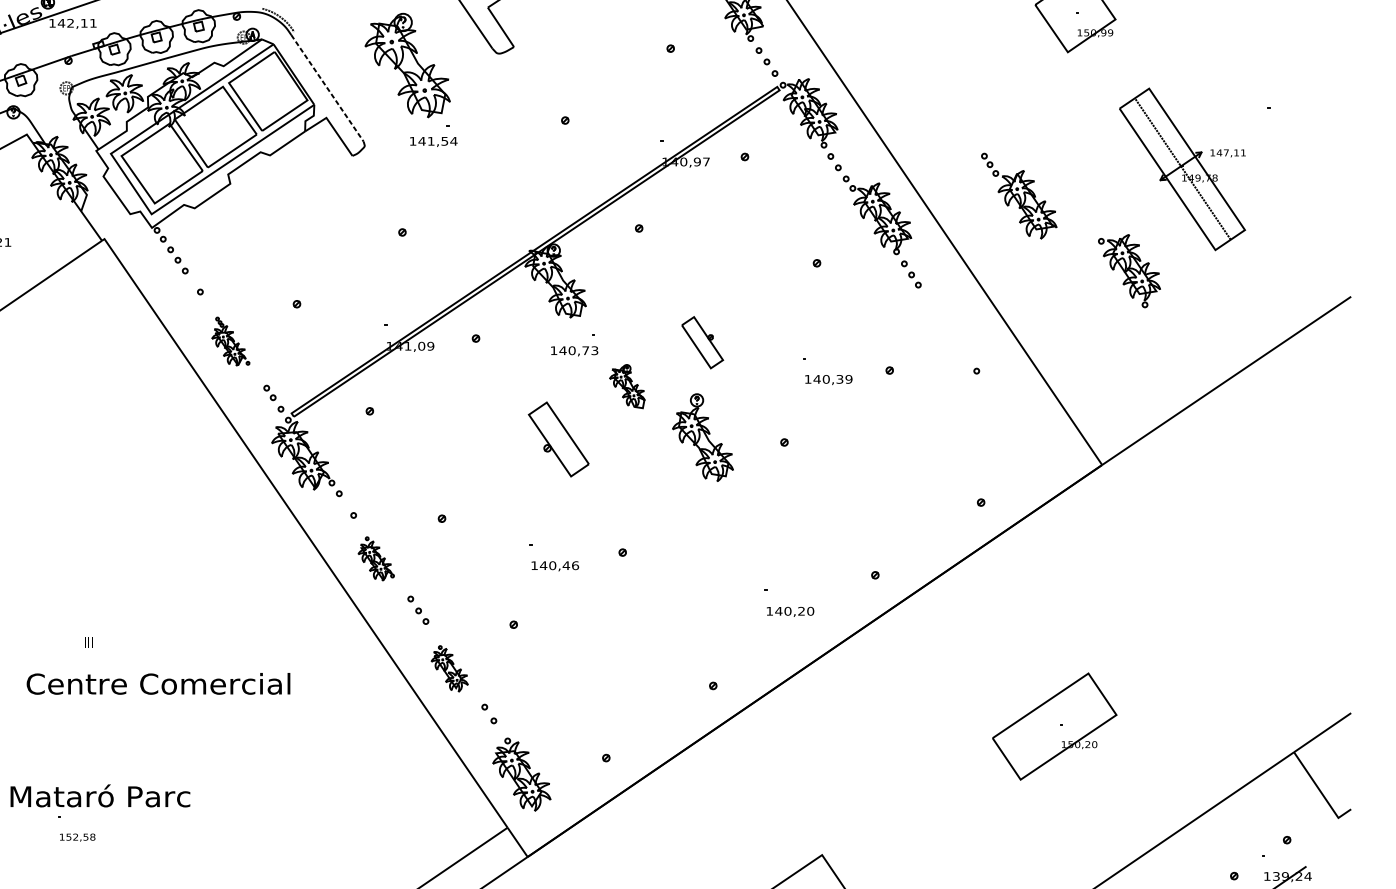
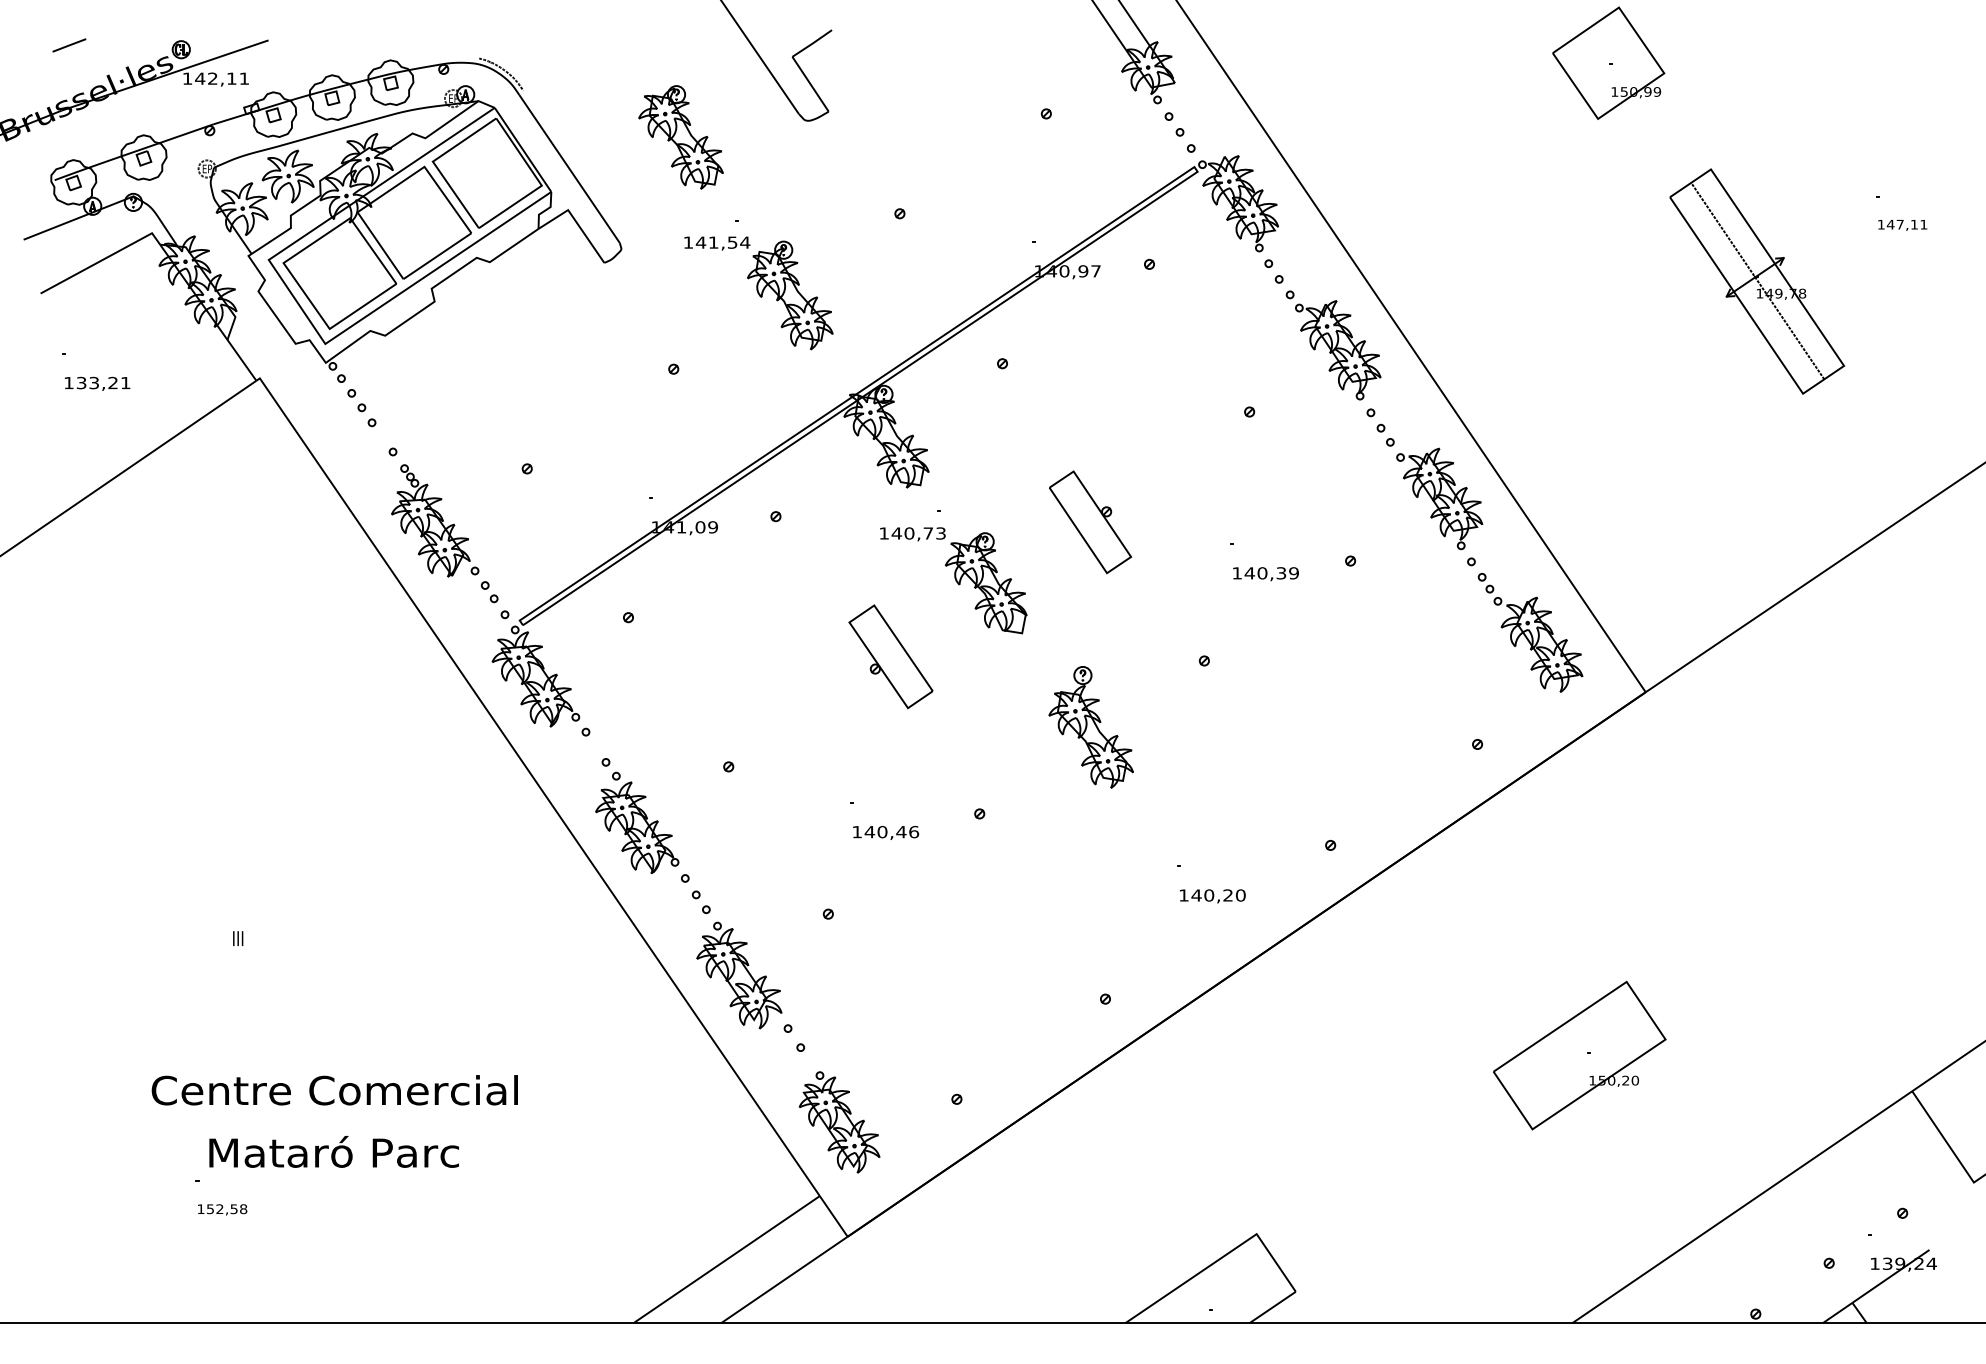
part: (407, 65) -> (680, 137), size x0.71
line: (327, 88) -> (569, 169), dashed -> solid
text: (1228, 153) -> (1902, 225), moved
part: (486, 179) -> (790, 295), added
part: (1019, 195) -> (1530, 632), moved
part: (1129, 270) -> (1439, 498), moved
part: (230, 341) -> (435, 520), size x1.67
part: (702, 342) -> (1090, 522), size x1.43
part: (626, 386) -> (985, 583), size x1.67
part: (702, 437) -> (1090, 727), moved
part: (376, 558) -> (637, 822), size x1.67
part: (449, 668) -> (739, 975), size x1.67
text: (158, 684) -> (334, 1090), moved
text: (99, 795) -> (333, 1151), moved

